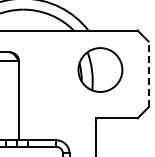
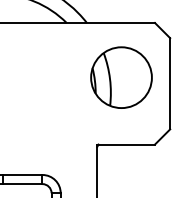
part: (100, 69) -> (121, 76), moved
line: (148, 74) -> (170, 83), dashed -> solid

